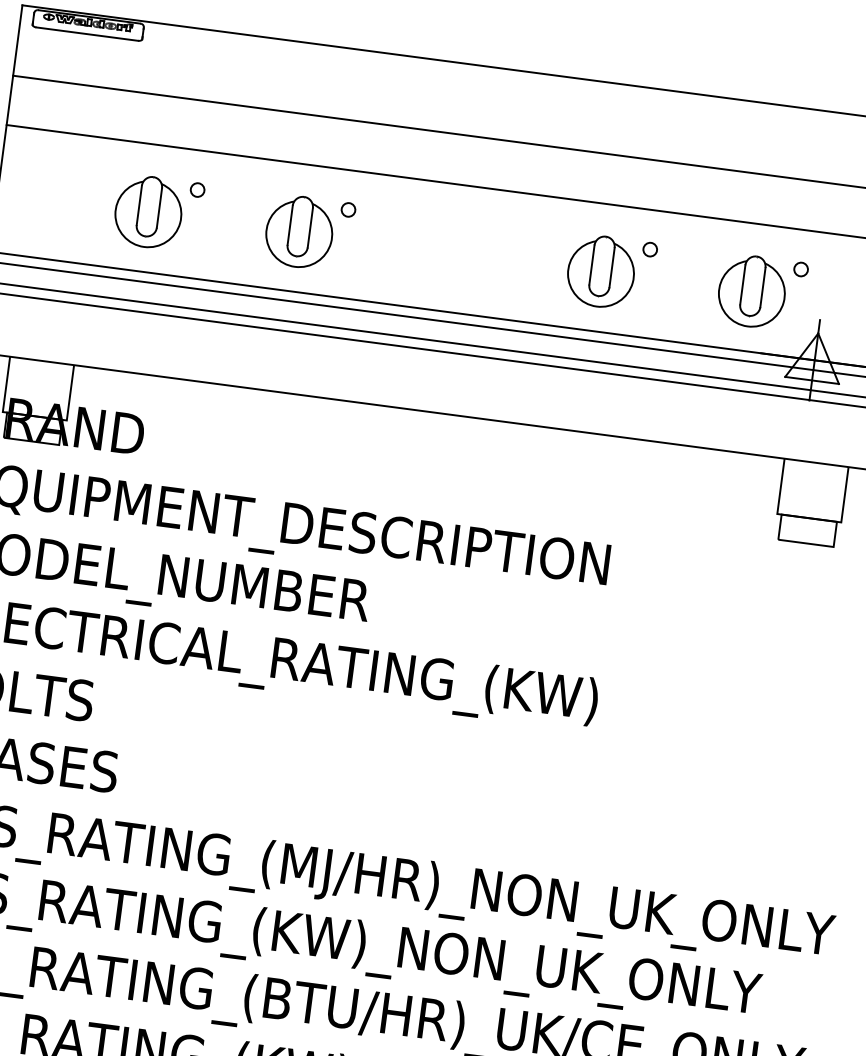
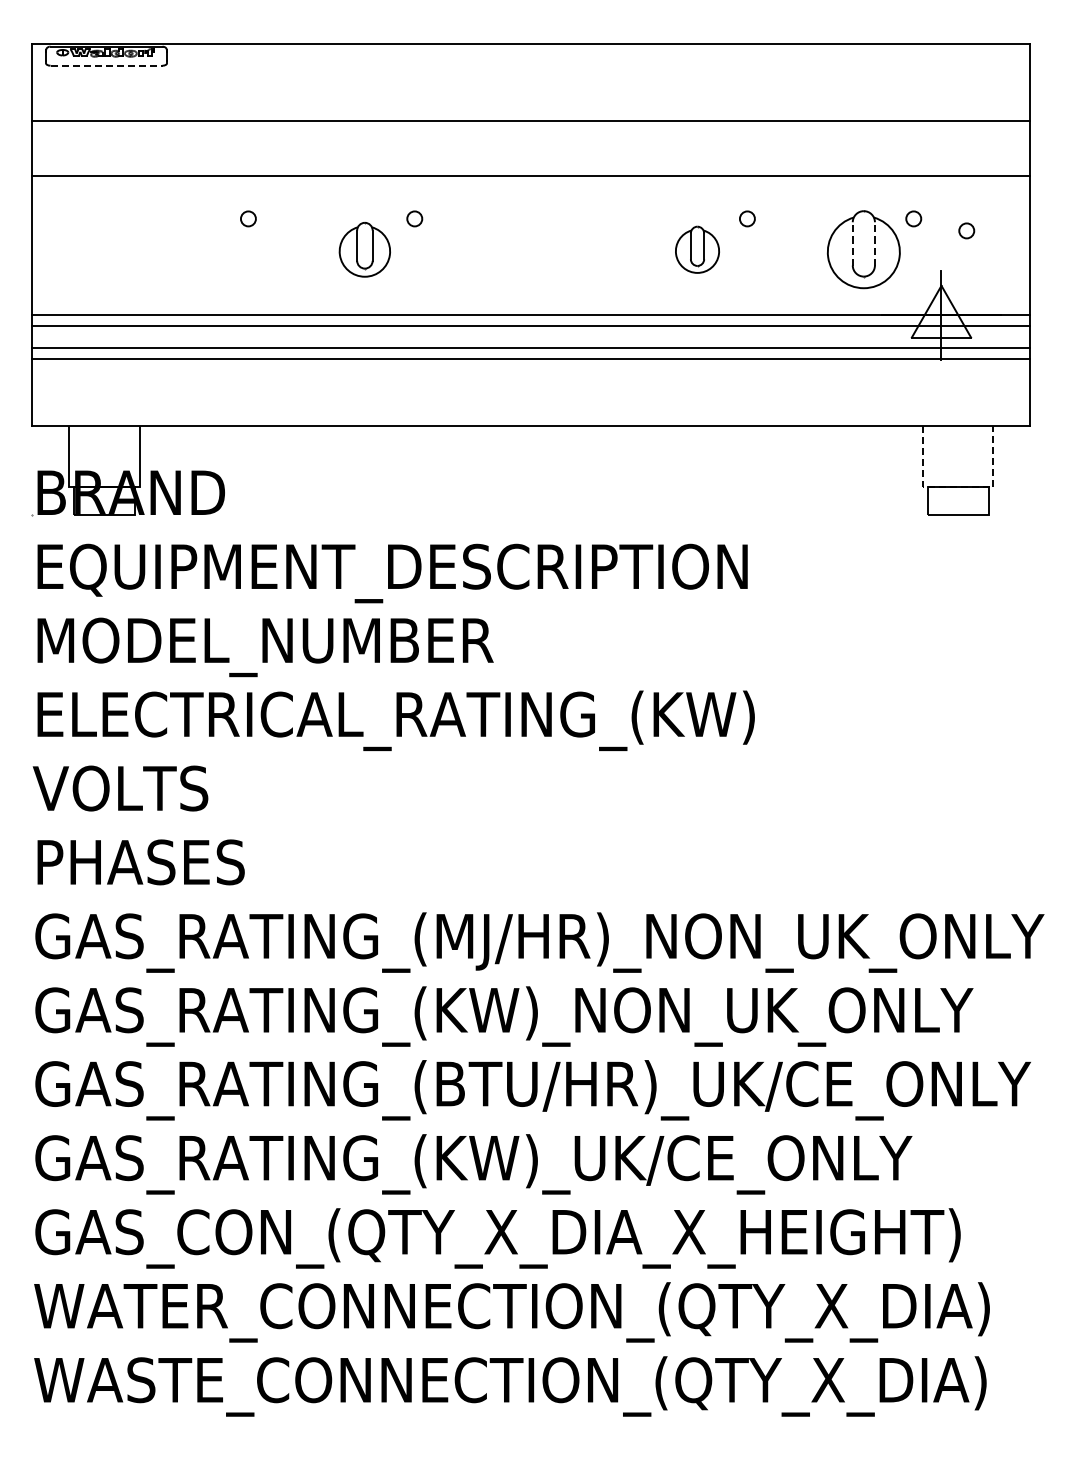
line: (87, 33) -> (106, 65), solid -> dashed
part: (148, 211) -> (198, 249), removed
part: (299, 231) -> (364, 249), size x0.7
part: (601, 271) -> (697, 249), size x0.6
line: (742, 284) -> (852, 243), solid -> dashed
circle: (847, 286) -> (966, 230), added
line: (762, 287) -> (874, 243), solid -> dashed
line: (809, 518) -> (958, 487), solid -> dashed

